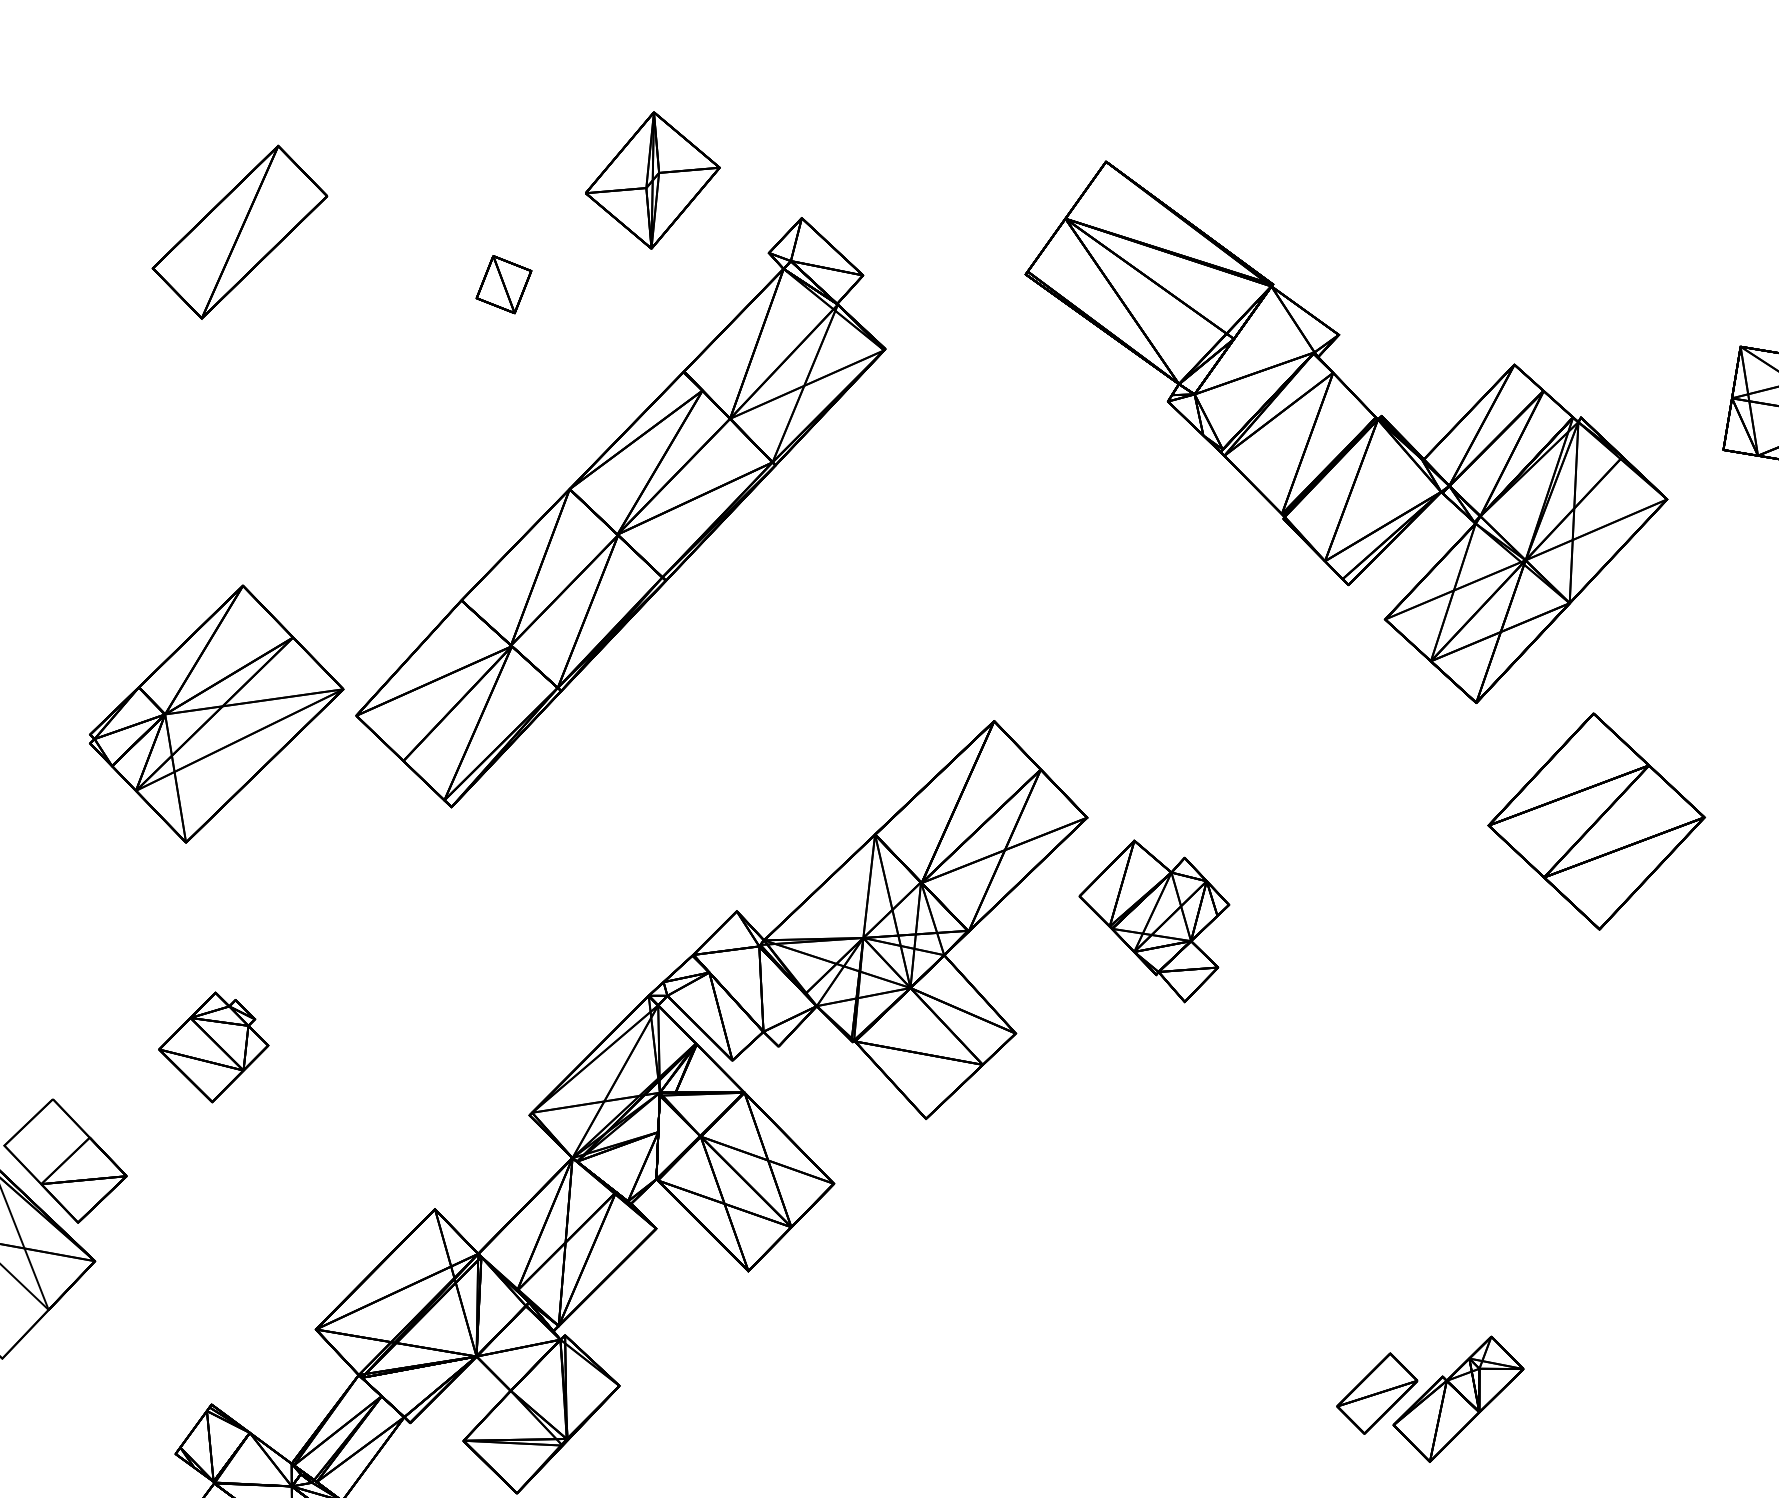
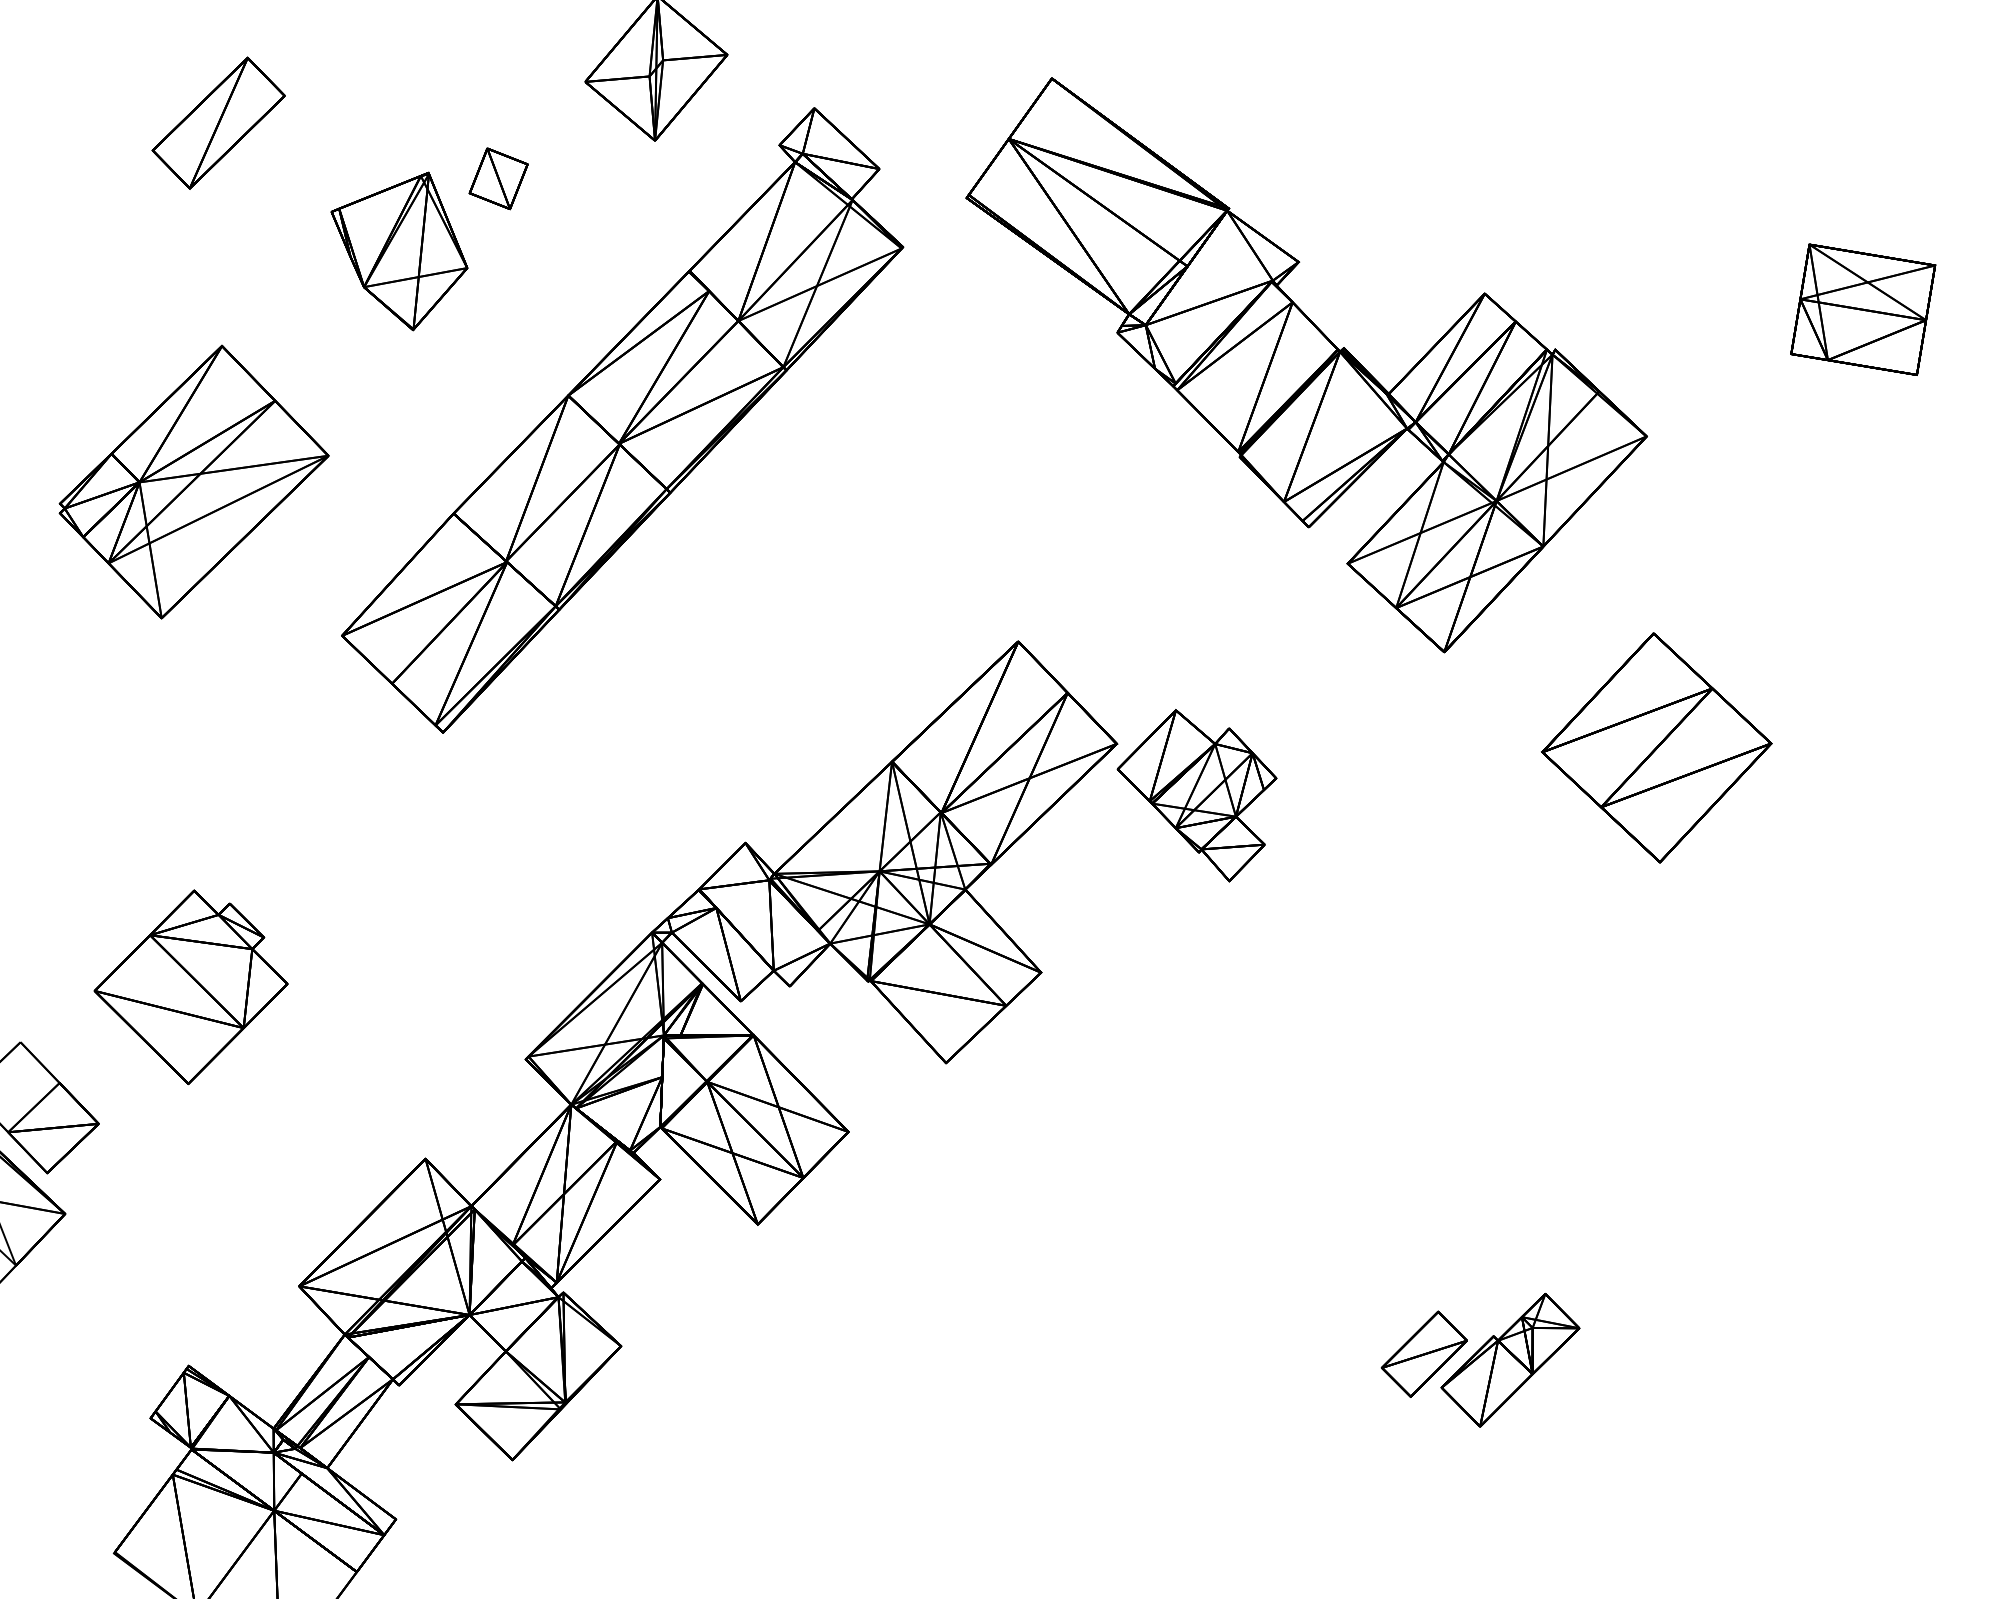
part: (239, 231) -> (218, 122), size x0.71
part: (410, 353) -> (399, 251), added
part: (1346, 432) -> (1306, 365), moved
part: (216, 713) -> (193, 481), moved
part: (1153, 921) -> (1196, 795), moved
part: (213, 1047) -> (190, 987), size x1.67

